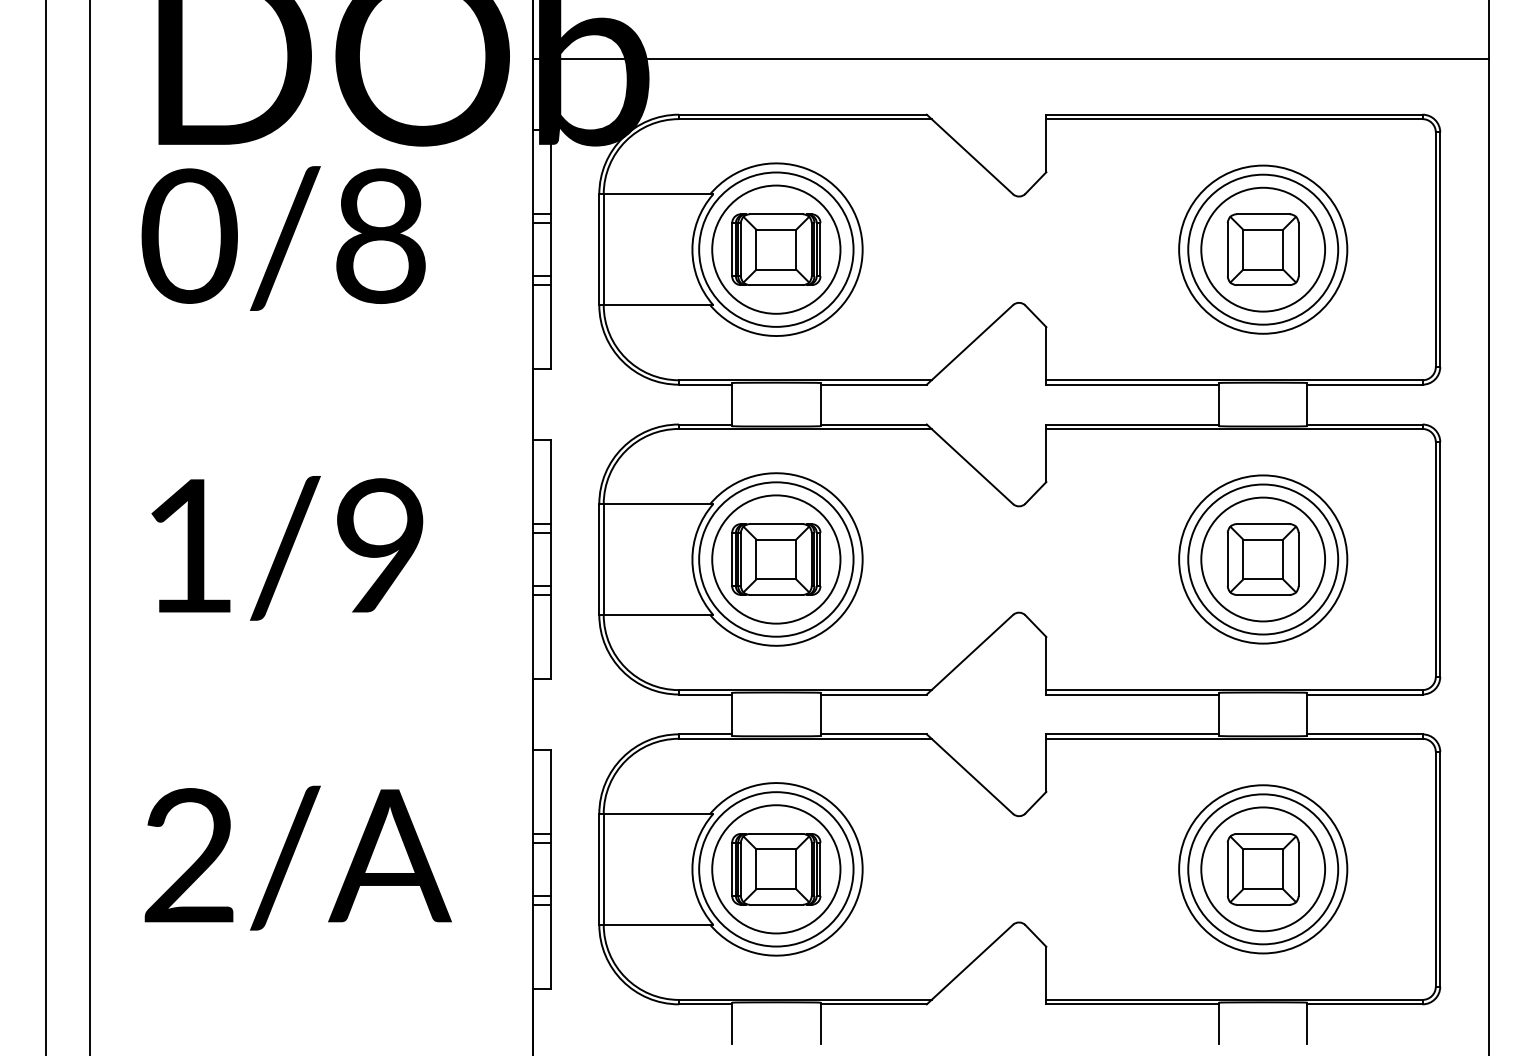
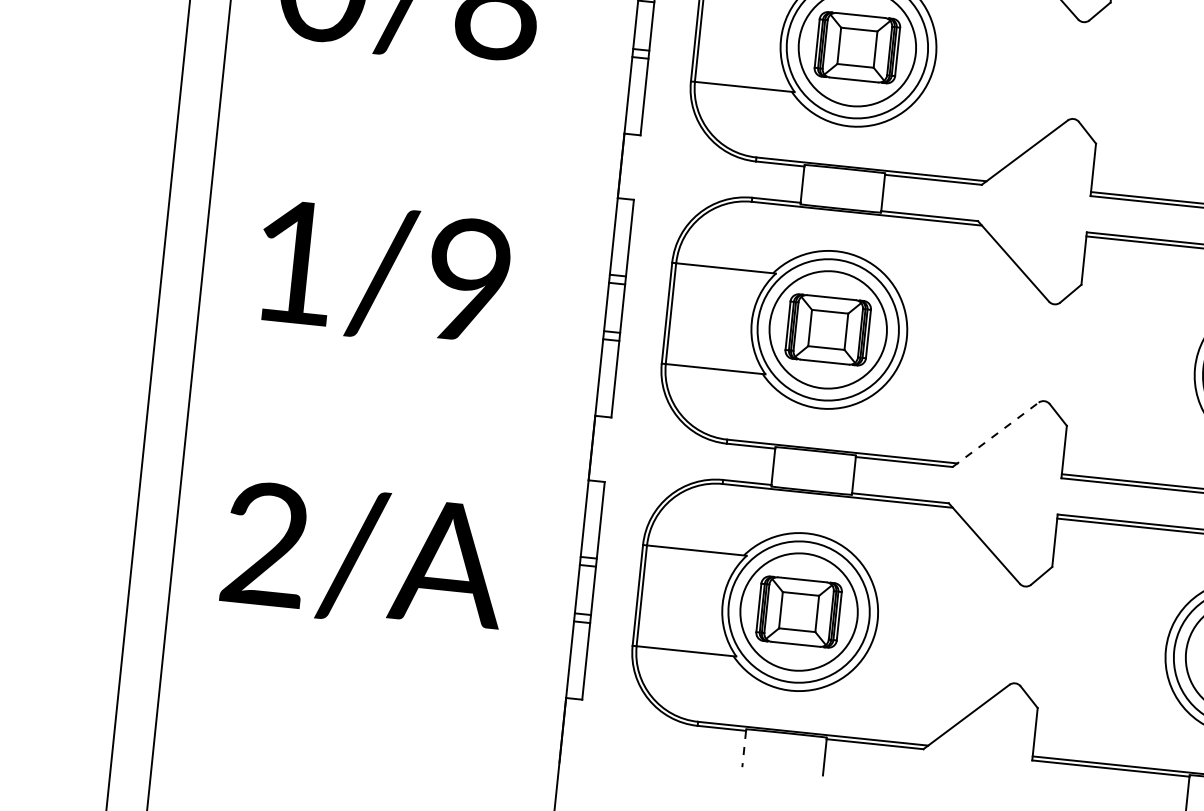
line: (969, 654) -> (995, 434), solid -> dashed
line: (732, 1024) -> (744, 749), solid -> dashed

